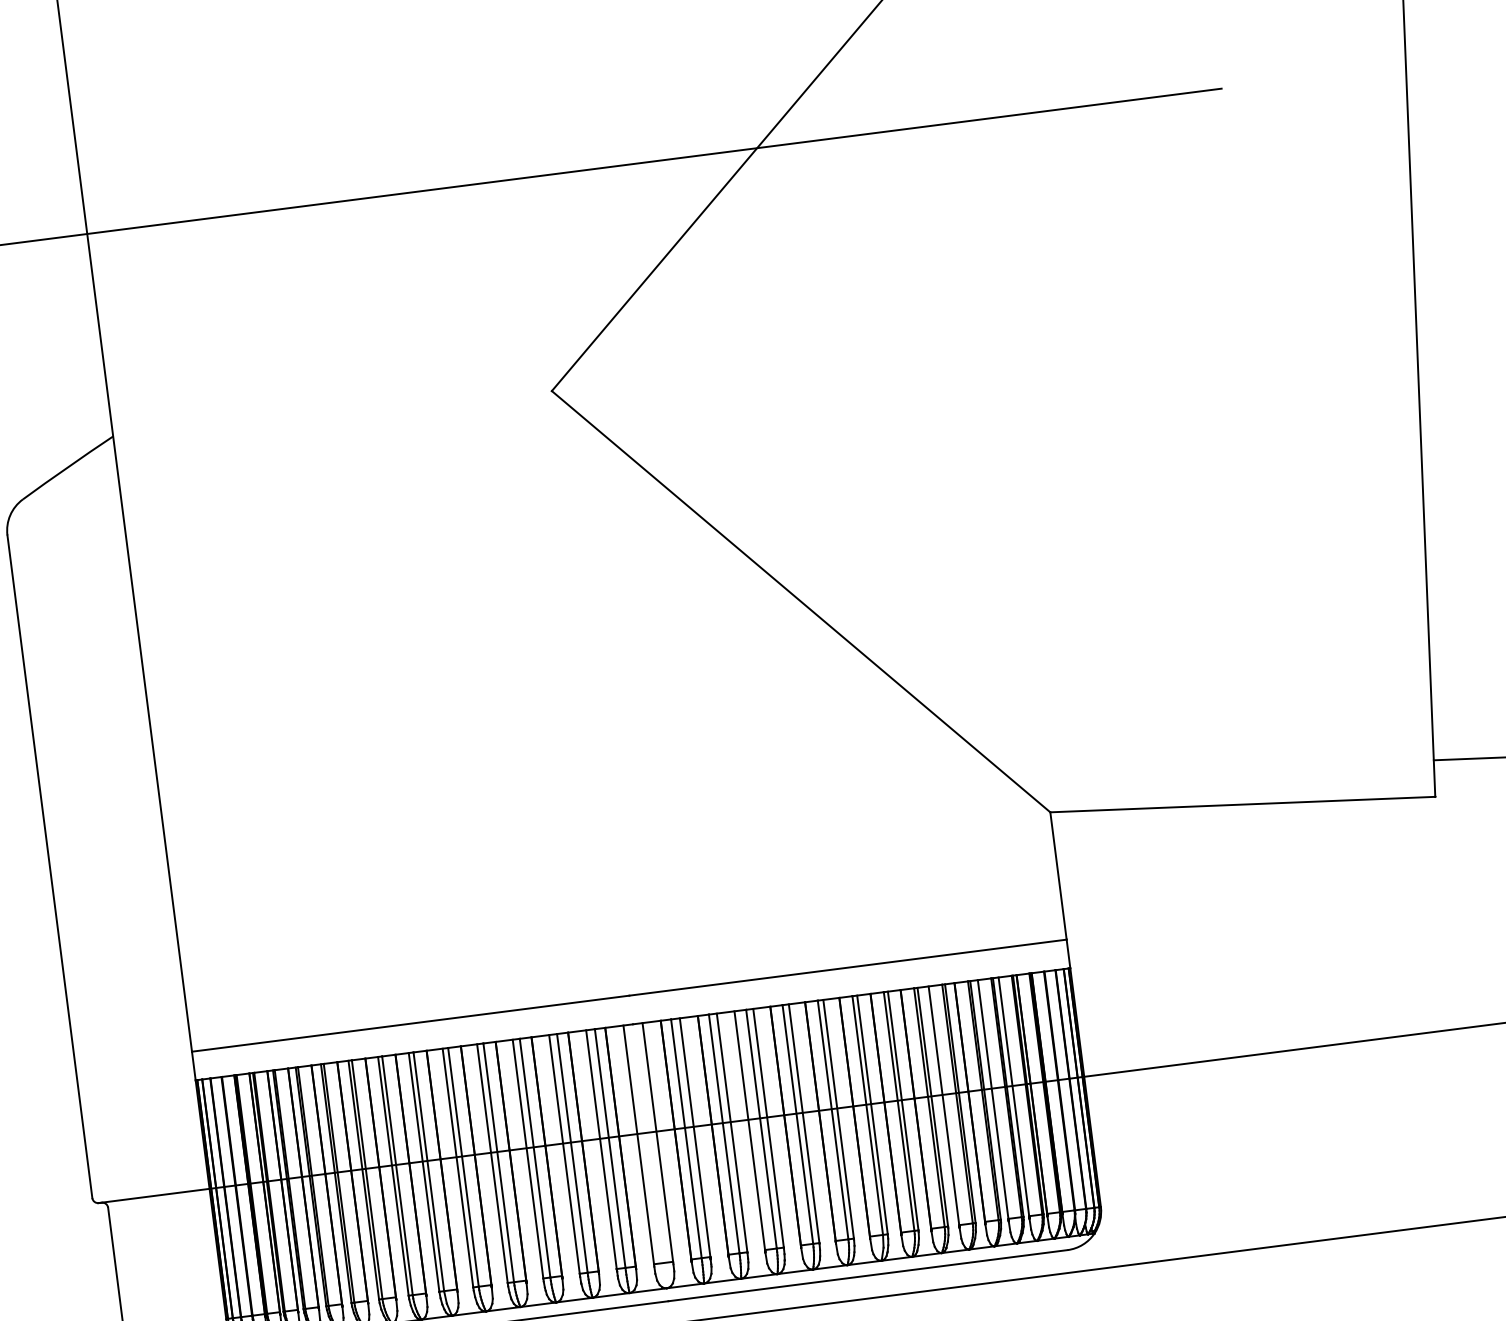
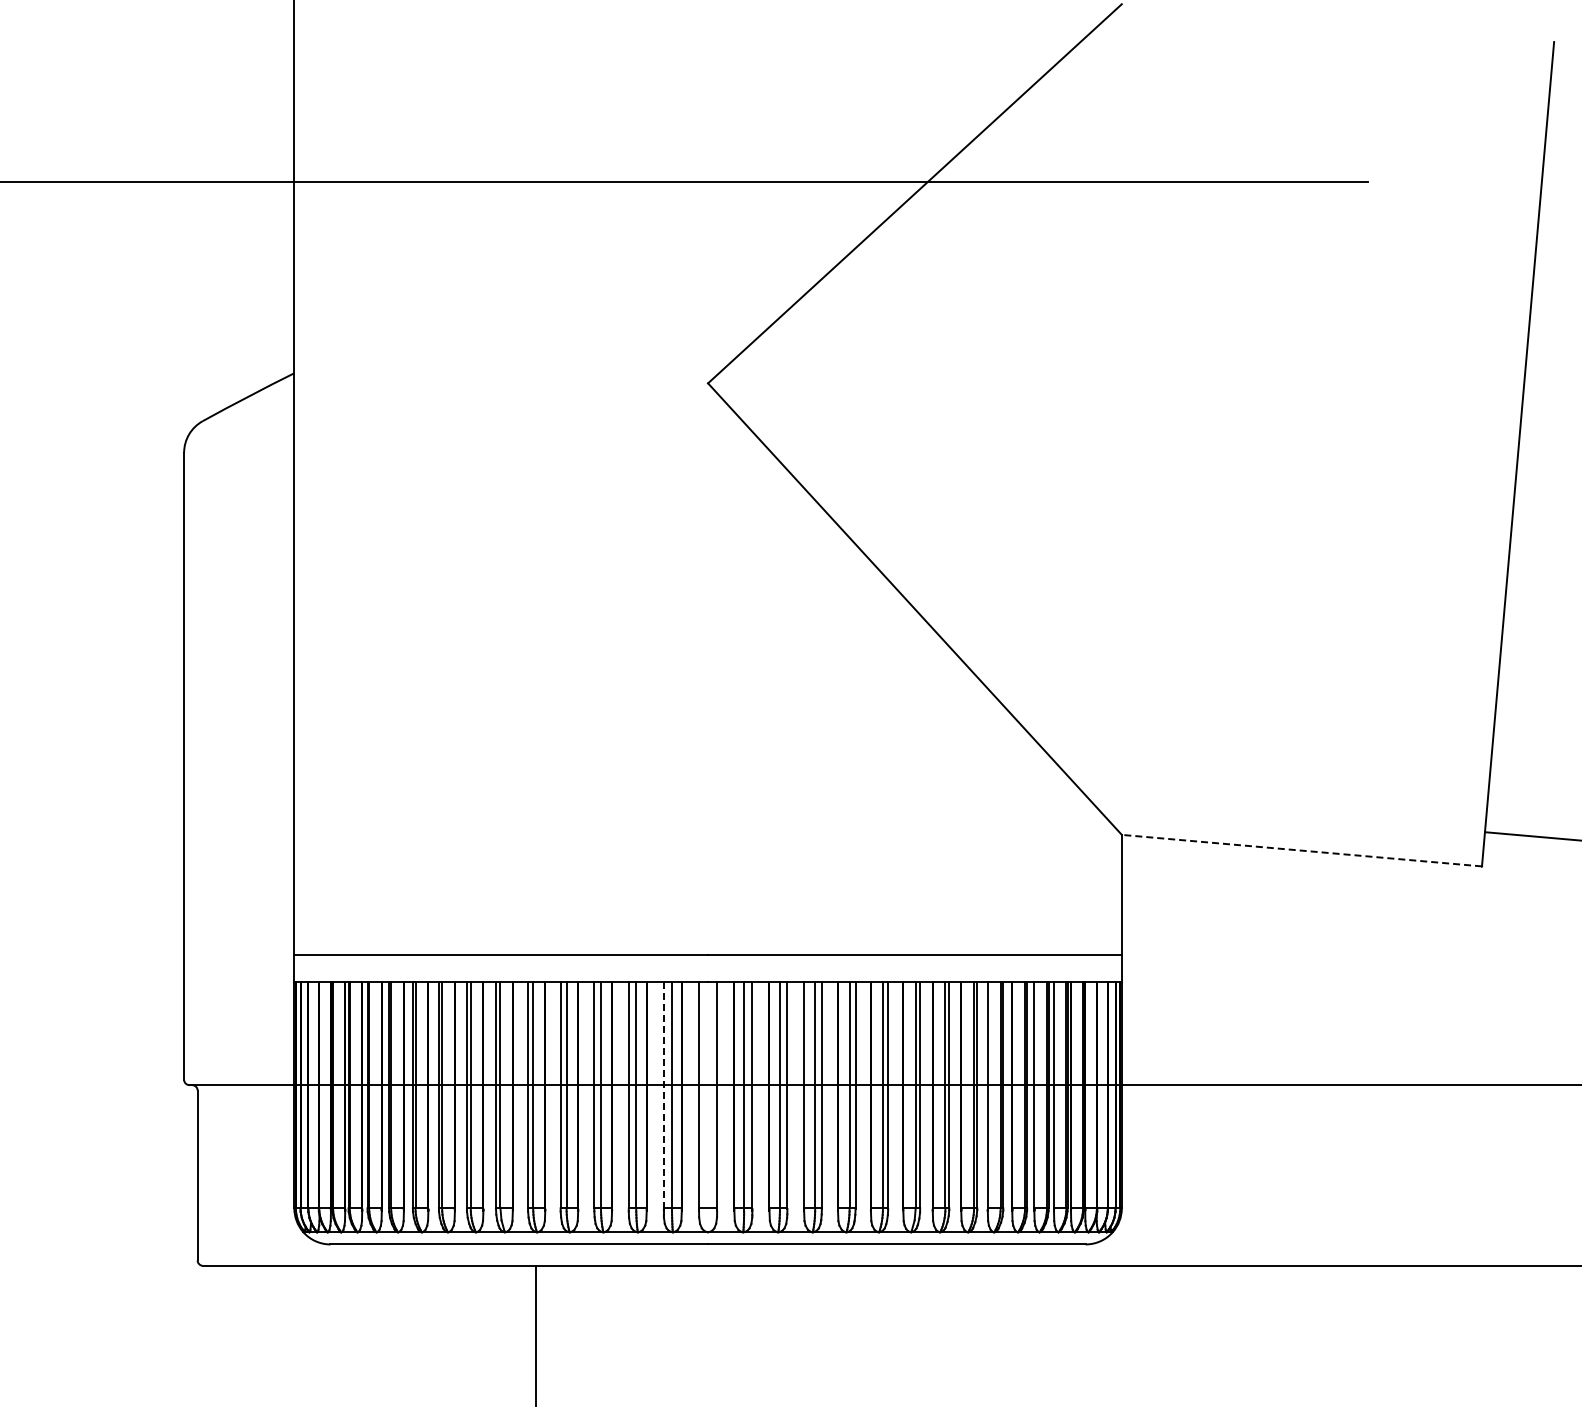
line: (1243, 804) -> (1302, 850), solid -> dashed
line: (601, 1149) -> (663, 1095), solid -> dashed

